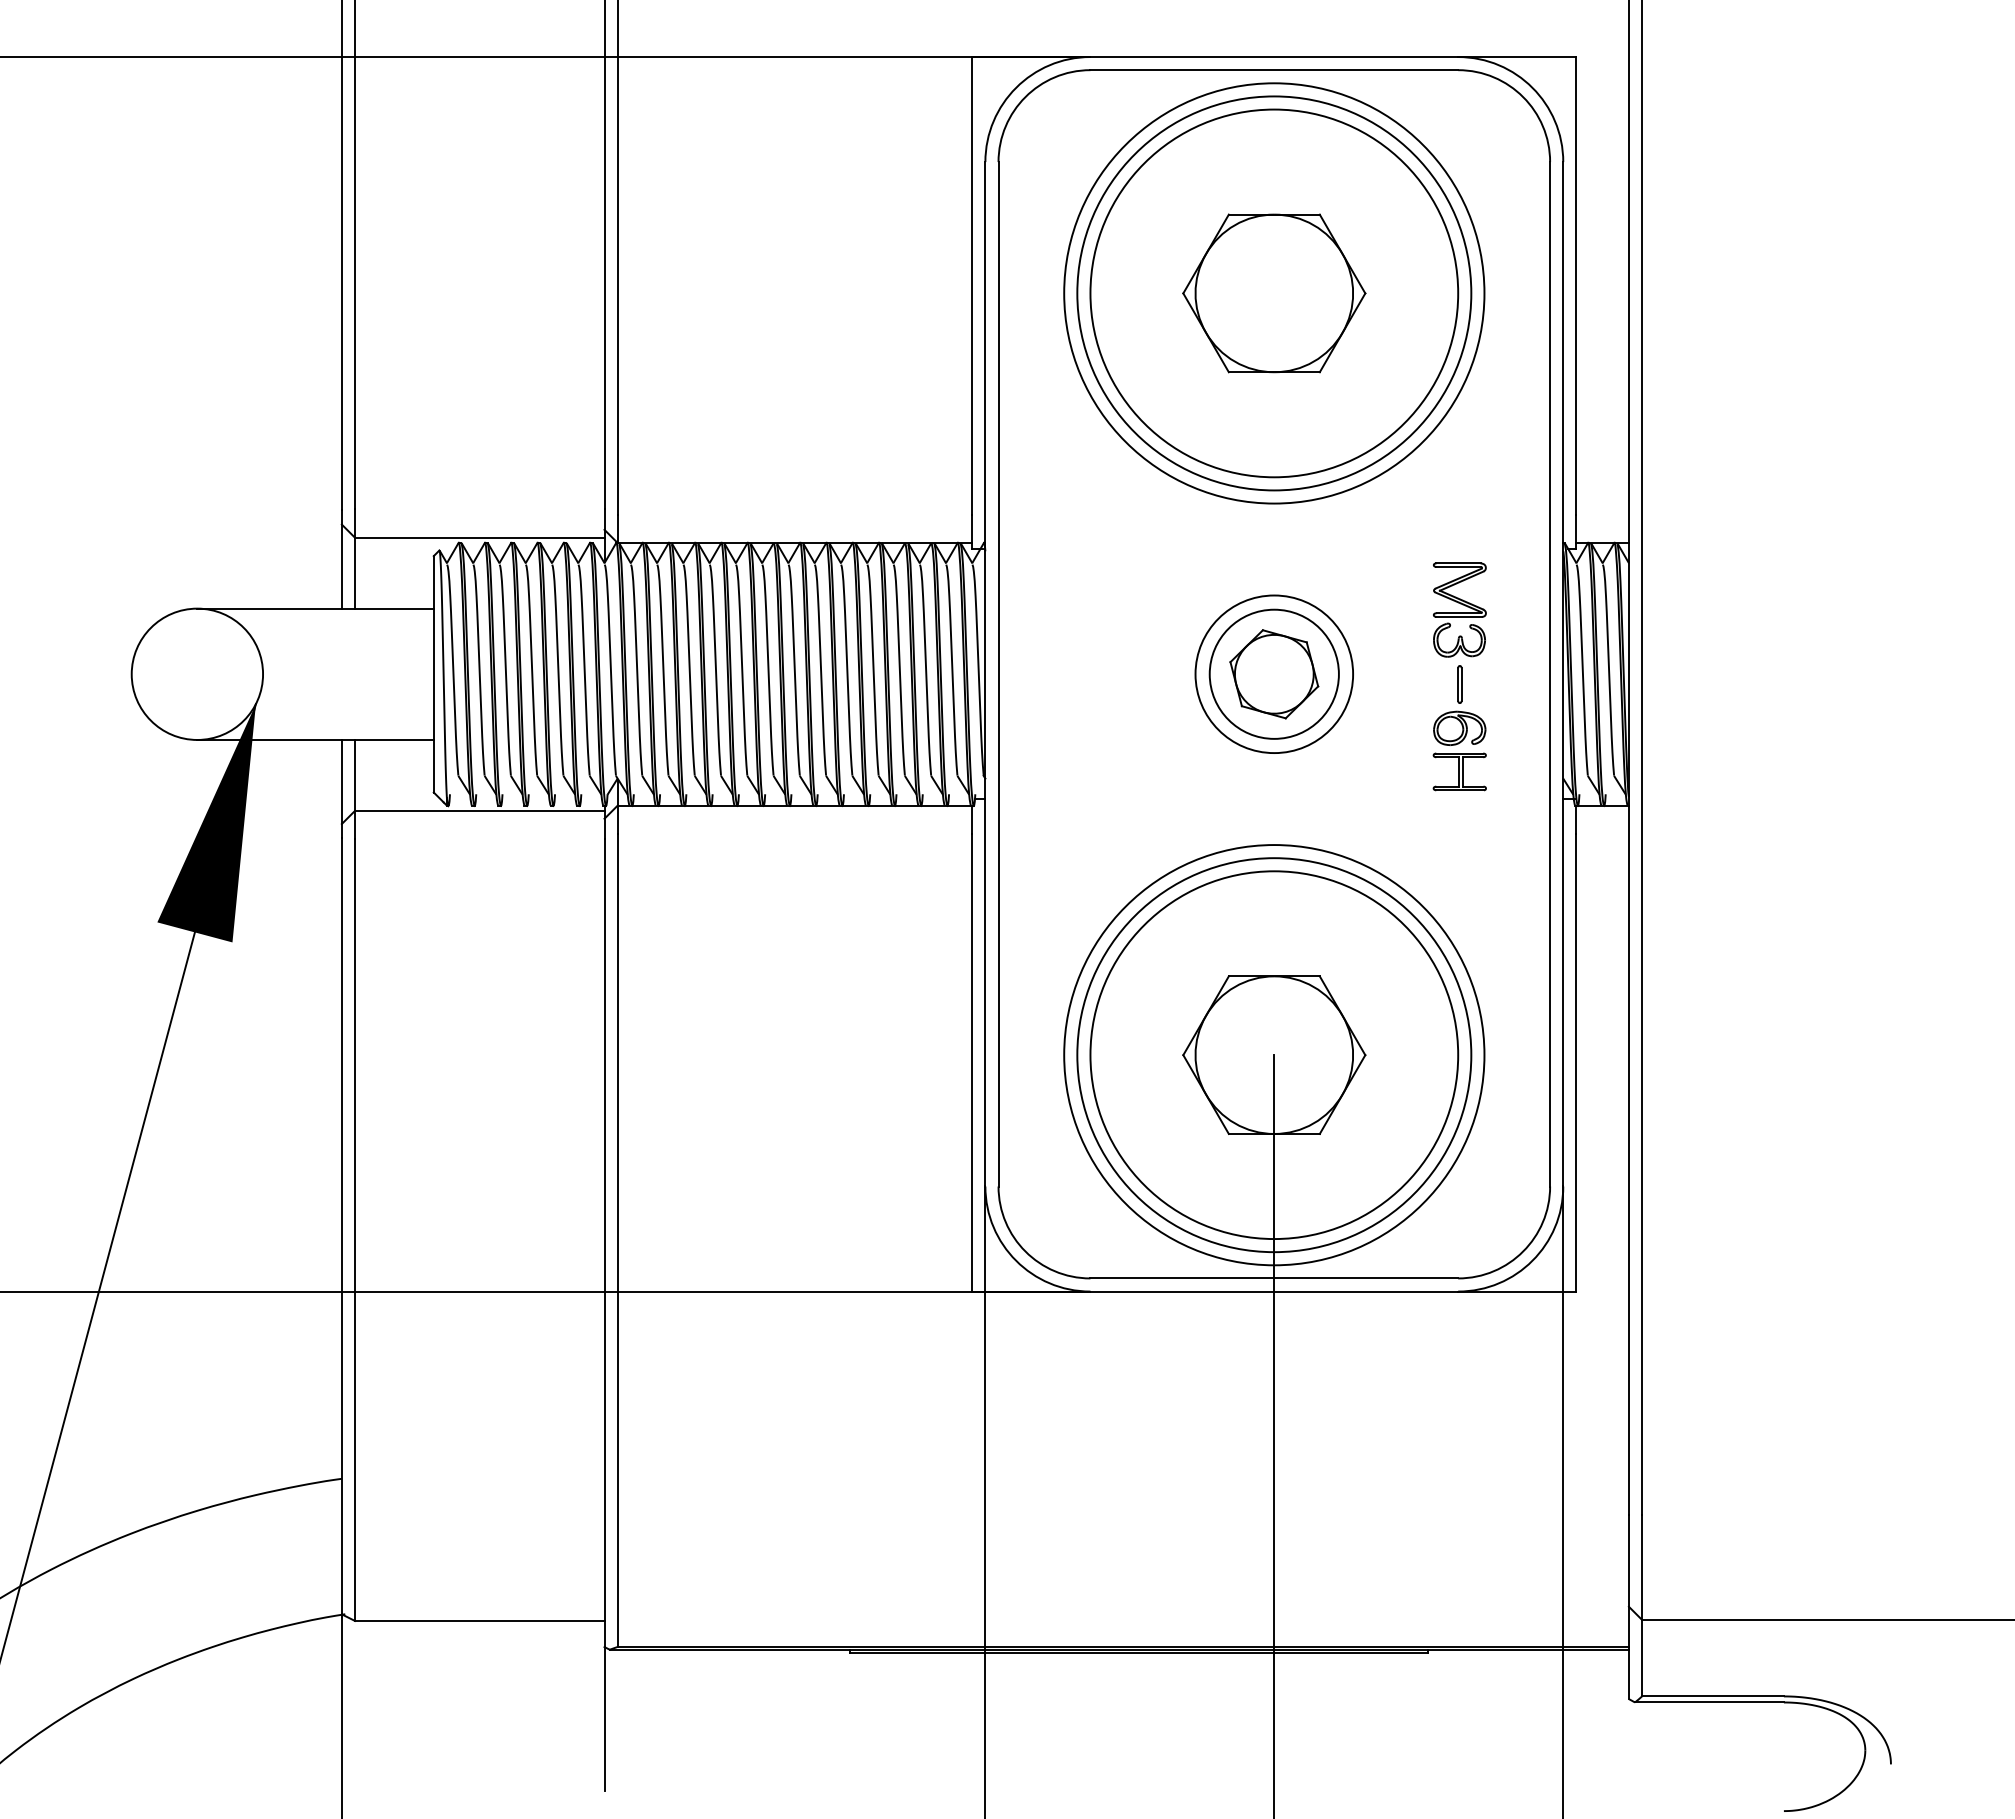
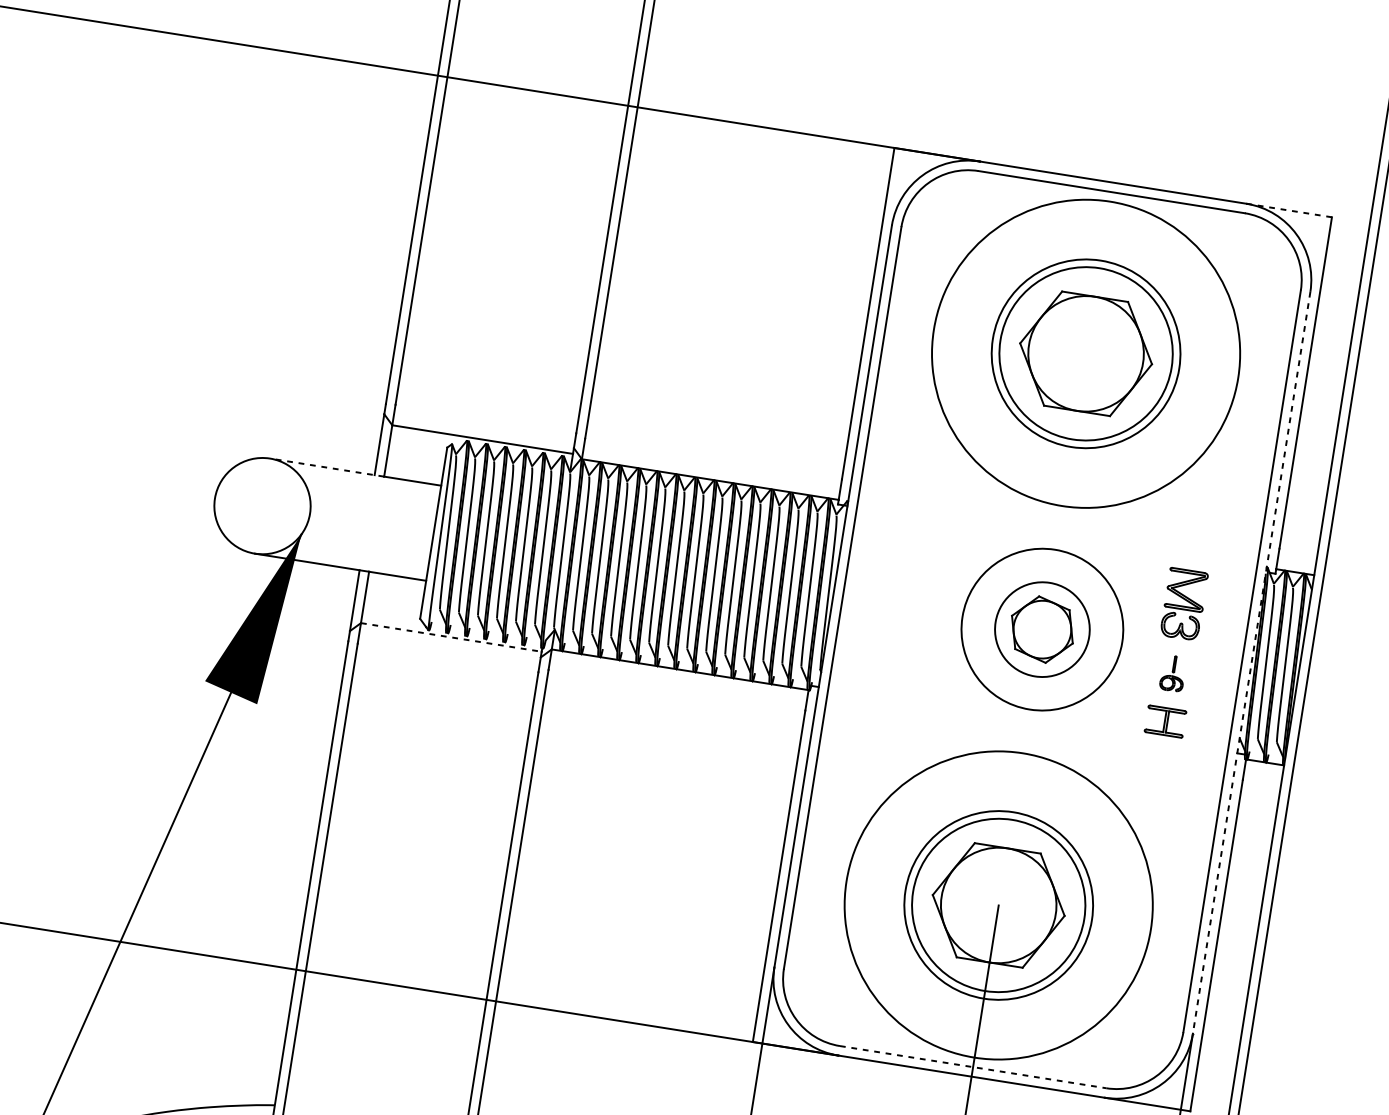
line: (1516, 57) -> (1288, 210), solid -> dashed
circle: (1274, 293) -> (1086, 353), size x0.6
circle: (1274, 293) -> (1086, 353), size x0.7
line: (276, 608) -> (327, 467), solid -> dashed
circle: (1274, 674) -> (1042, 629), size x1.4
line: (1563, 674) -> (1251, 662), solid -> dashed
part: (1459, 705) -> (1172, 673), size x0.6
line: (479, 810) -> (451, 637), solid -> dashed
circle: (1274, 1055) -> (998, 905), size x0.6
circle: (1274, 1055) -> (998, 905), size x0.7
line: (1274, 1278) -> (973, 1067), solid -> dashed

